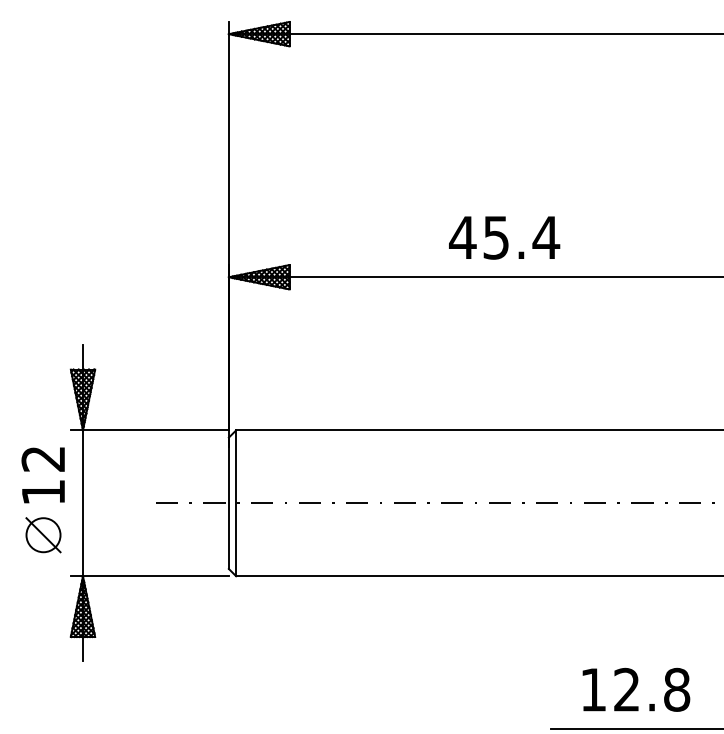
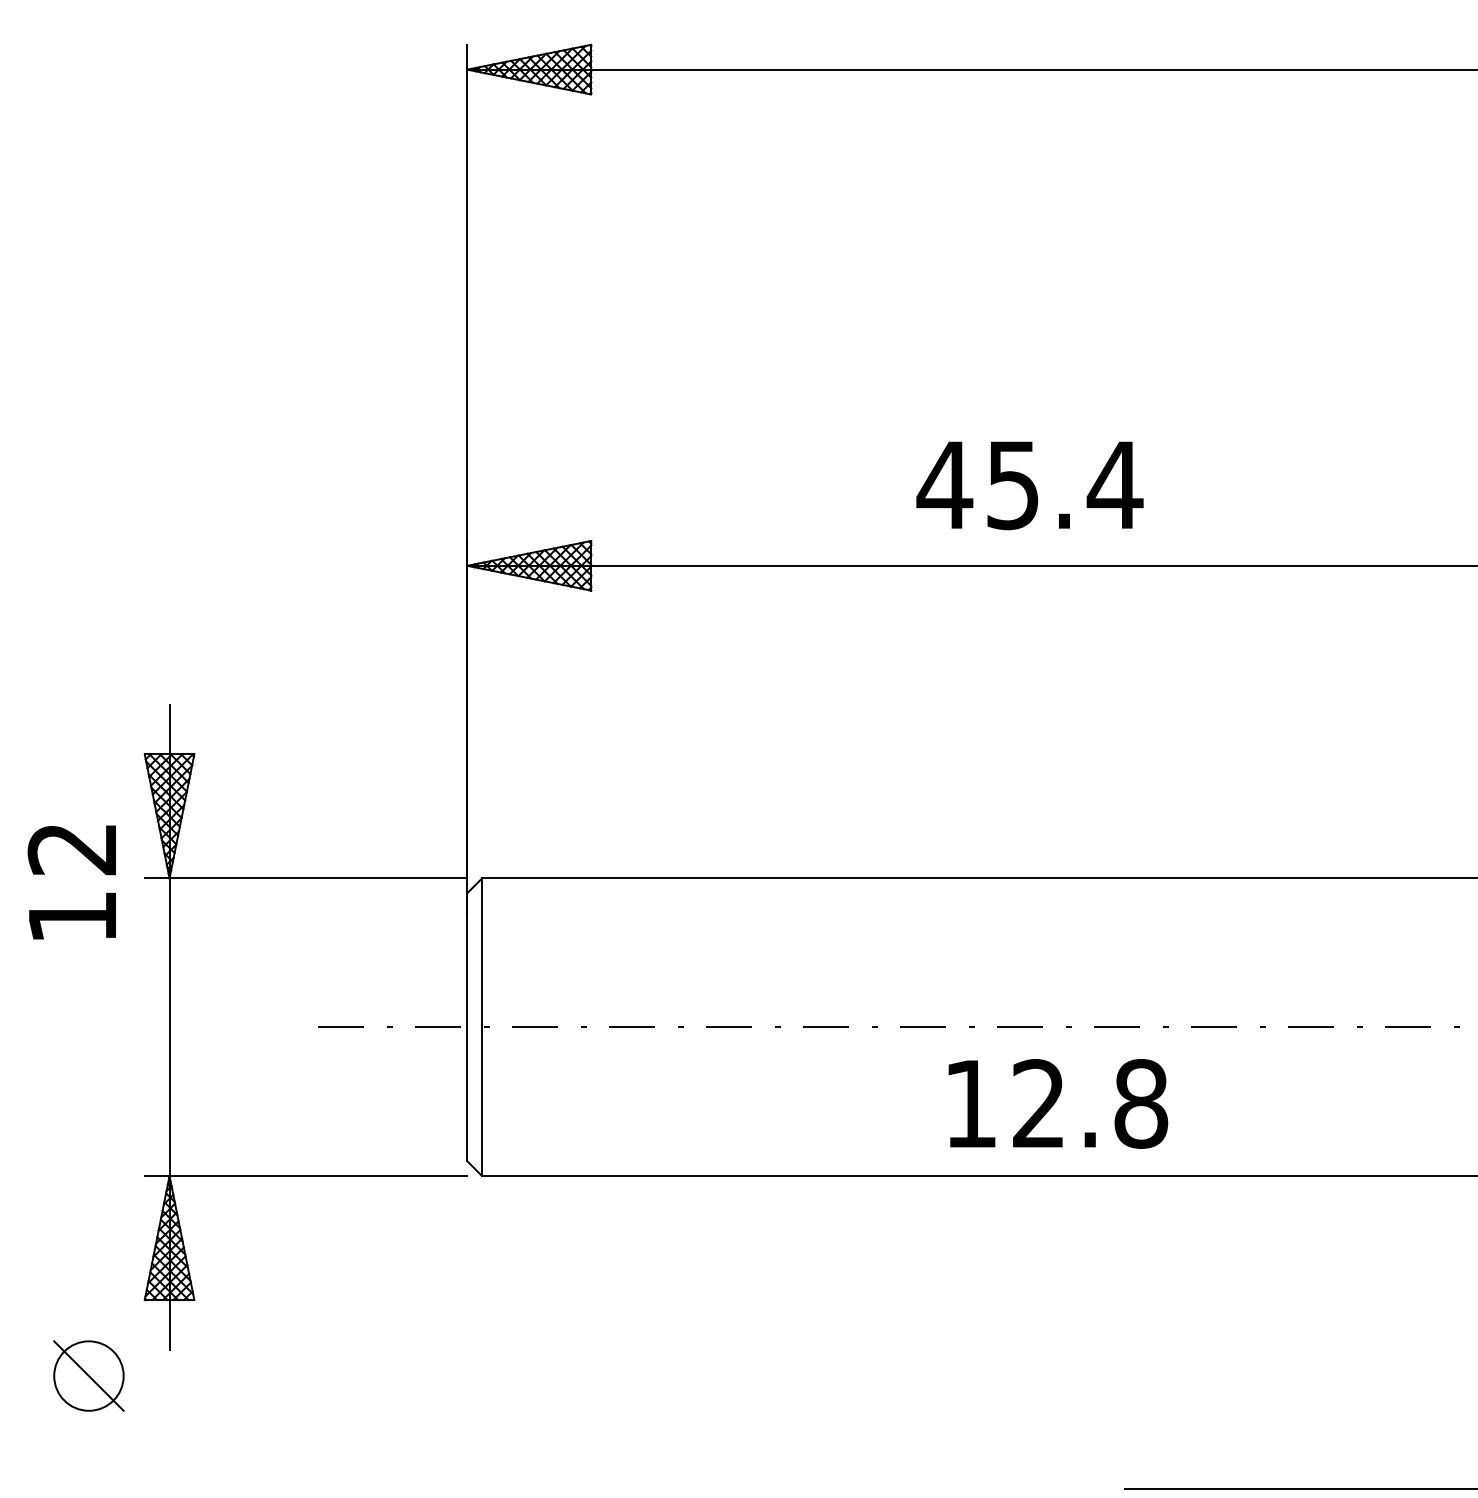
text: (42, 475) -> (70, 882), moved
part: (43, 535) -> (88, 1376), moved
text: (636, 689) -> (1058, 1103), moved

